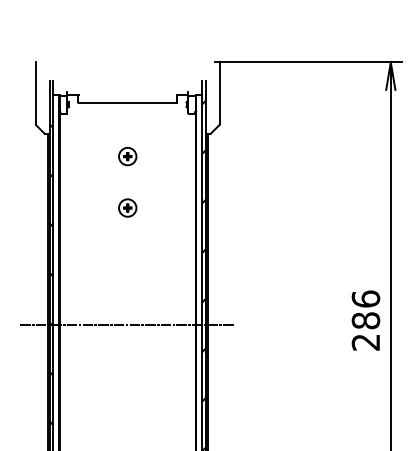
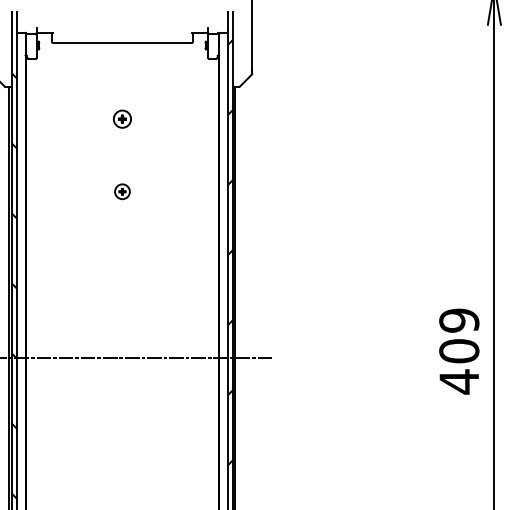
part: (127, 156) -> (122, 118), size x0.7
part: (127, 207) -> (122, 191), size x0.6
text: (365, 320) -> (458, 350), 286 -> 409

